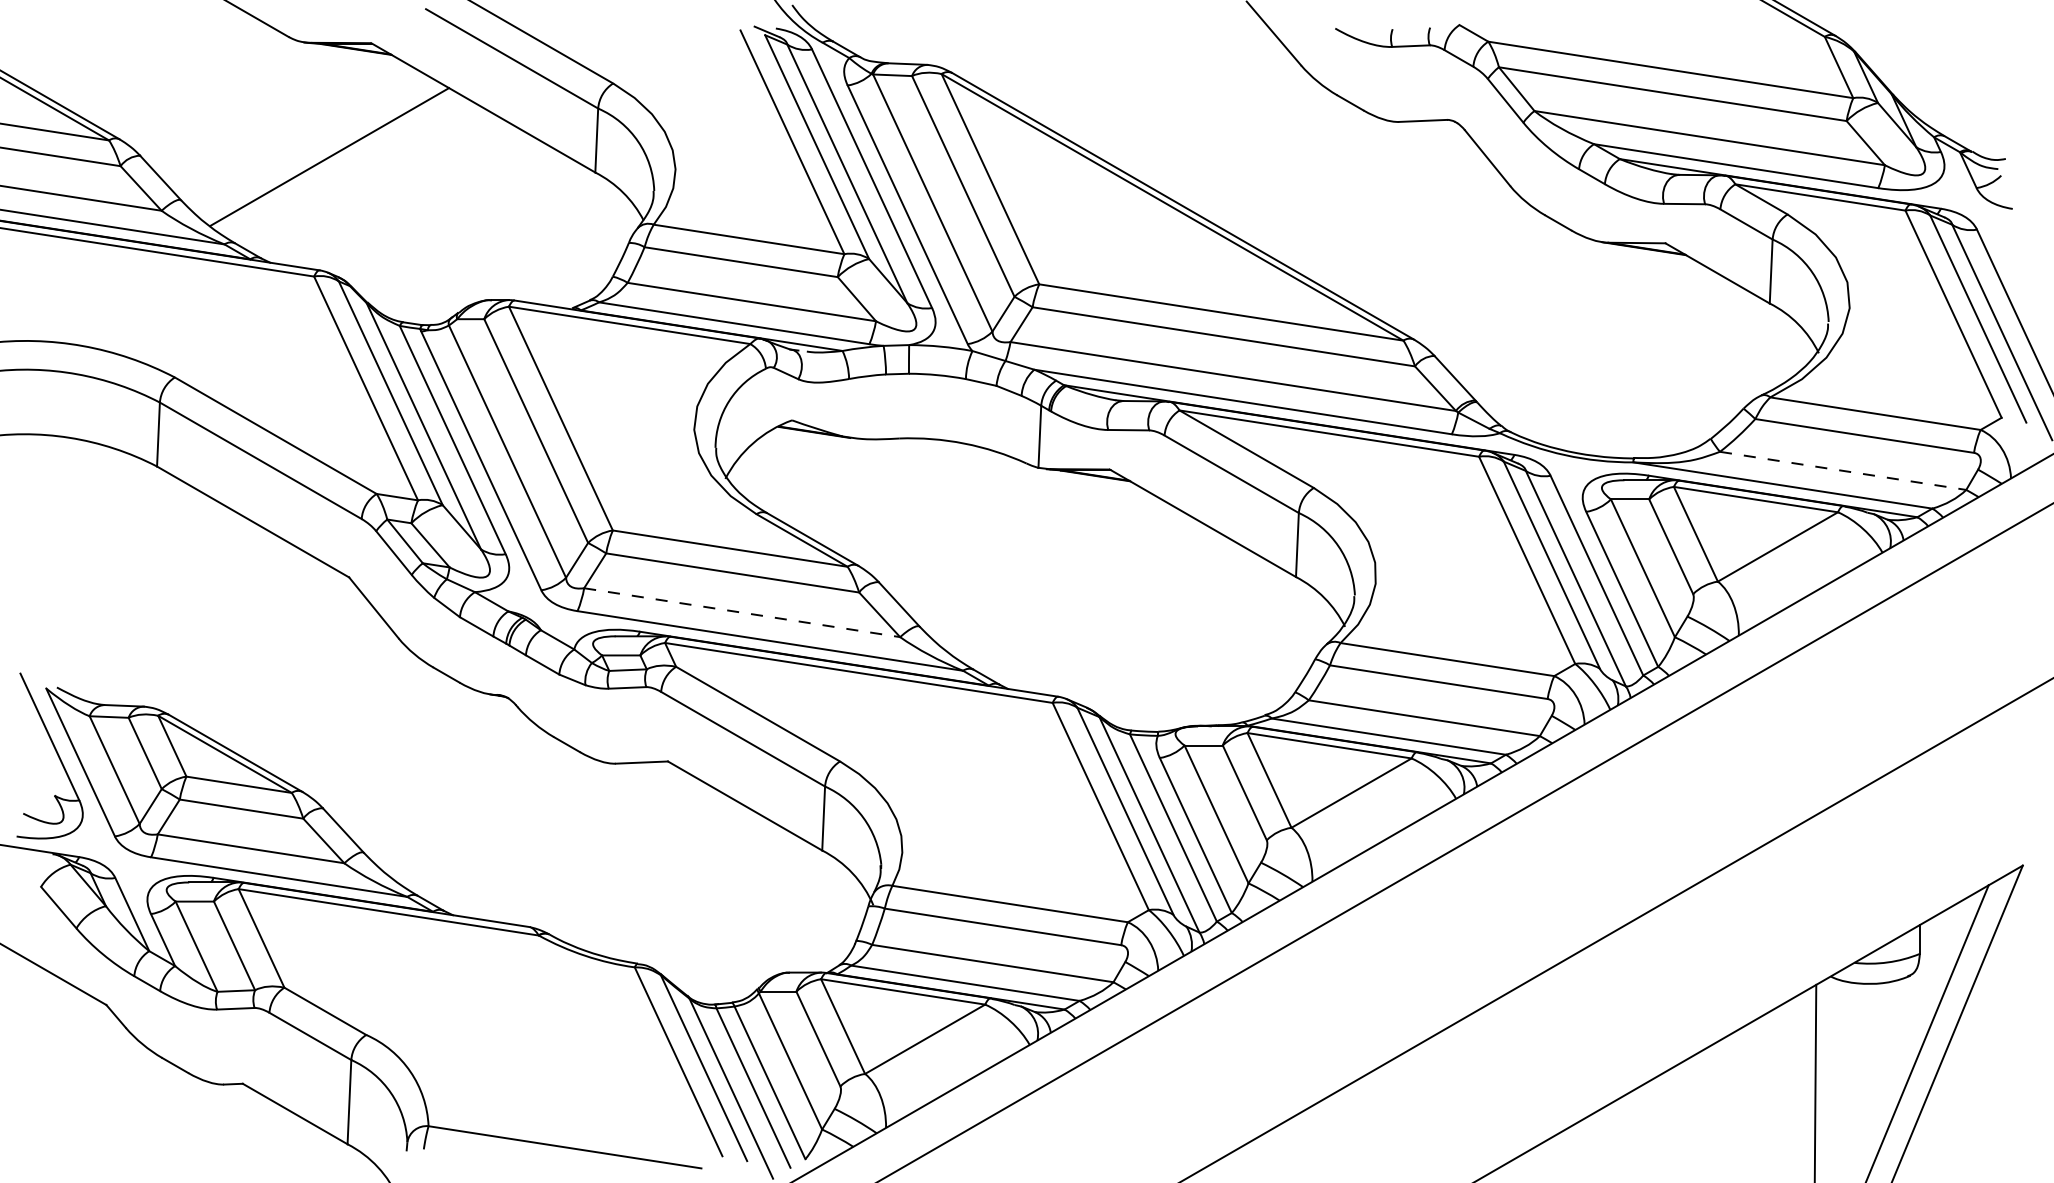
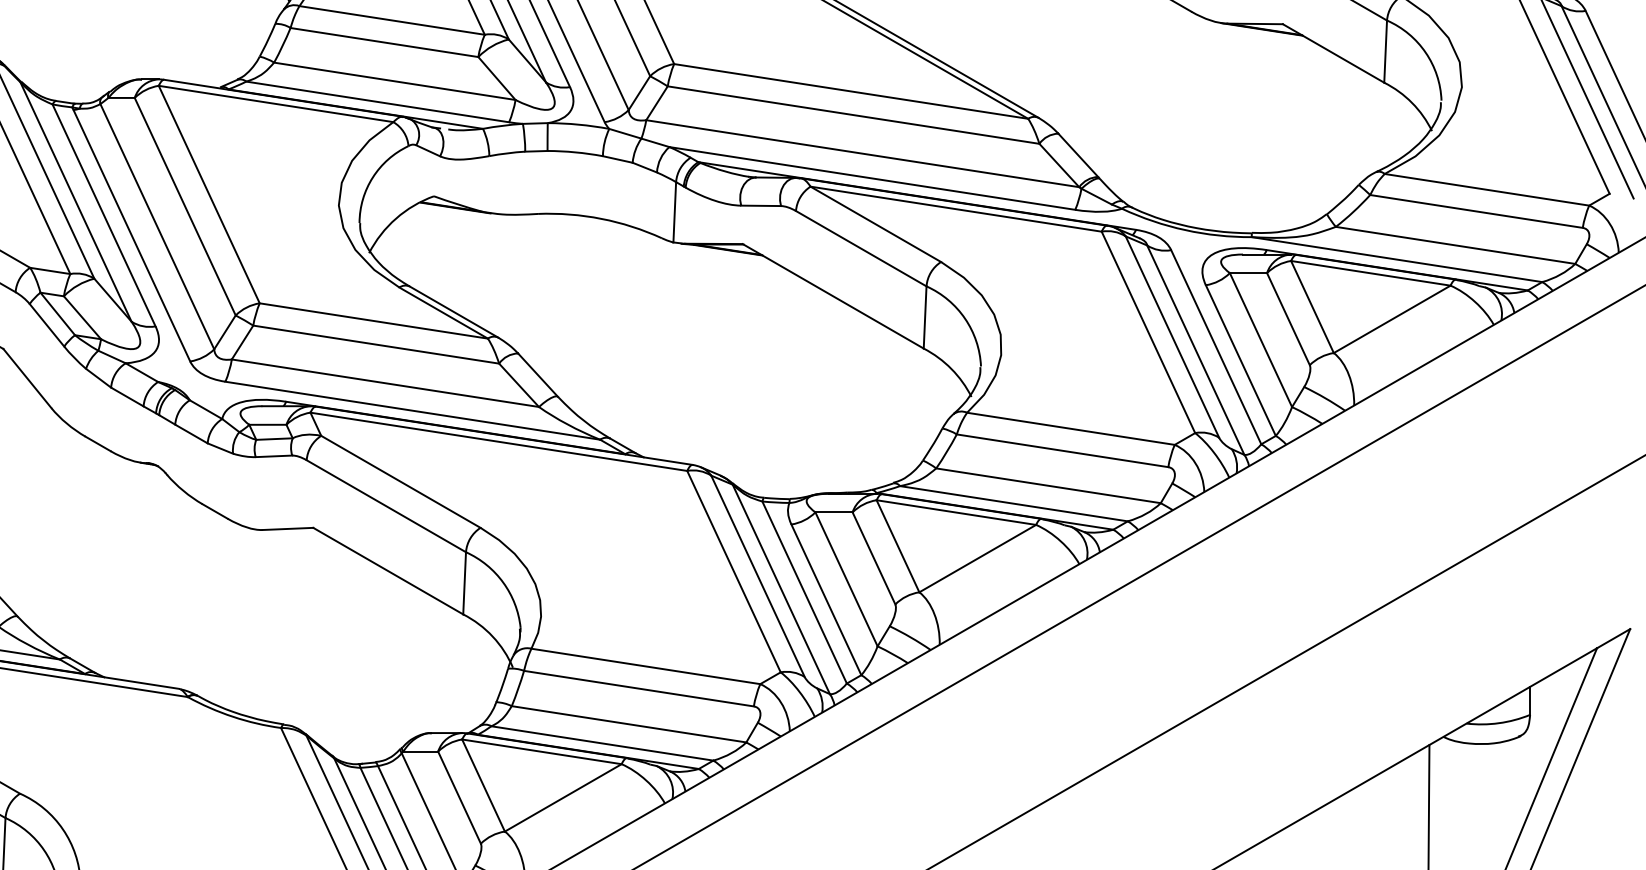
line: (1843, 470) -> (1455, 245), dashed -> solid
line: (742, 612) -> (385, 383), dashed -> solid

